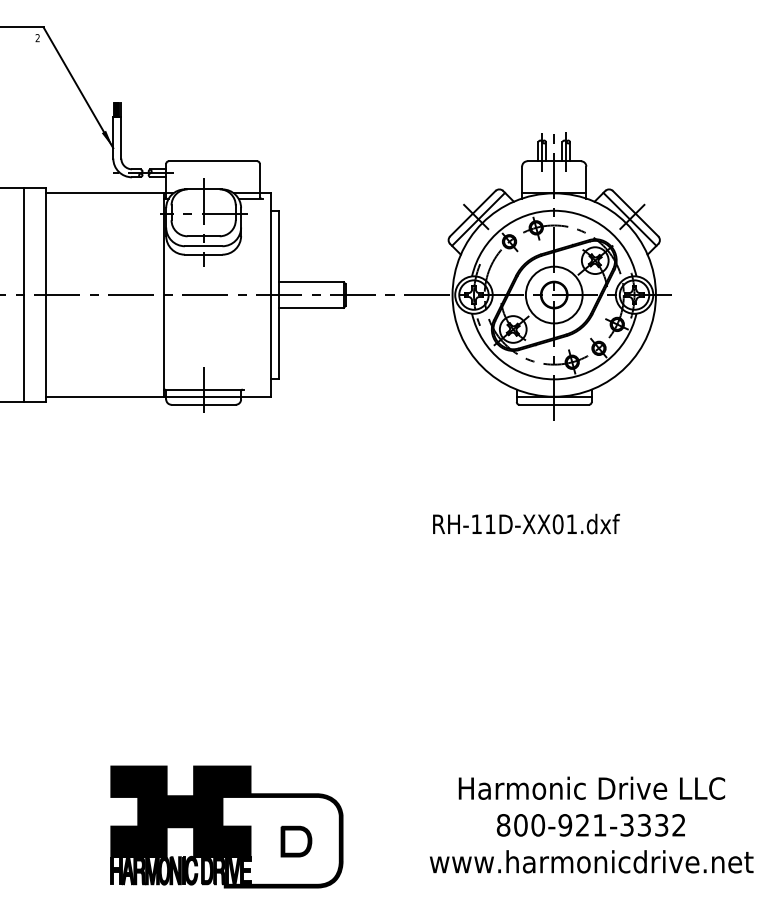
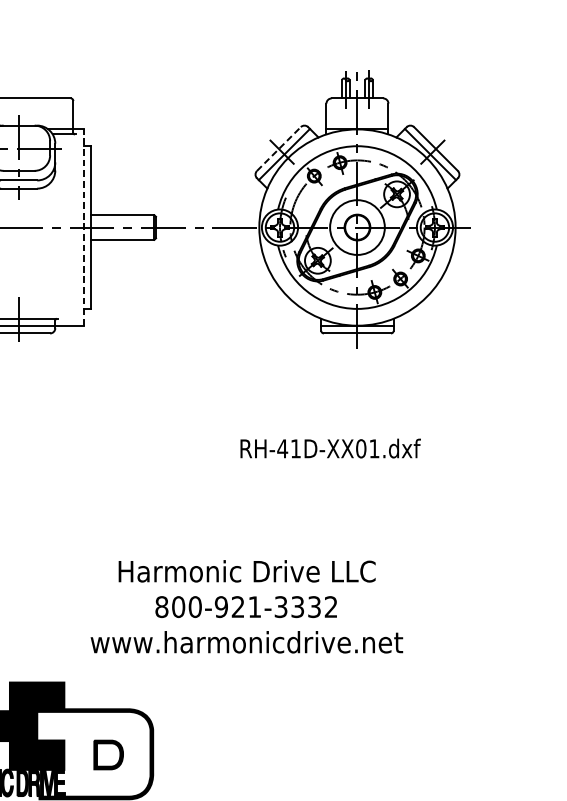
line: (473, 213) -> (279, 148), solid -> dashed
line: (270, 295) -> (83, 227), solid -> dashed
text: (476, 523) -> (282, 448), RH-11D-XX01.dxf -> RH-41D-XX01.dxf
text: (591, 824) -> (246, 606), moved

